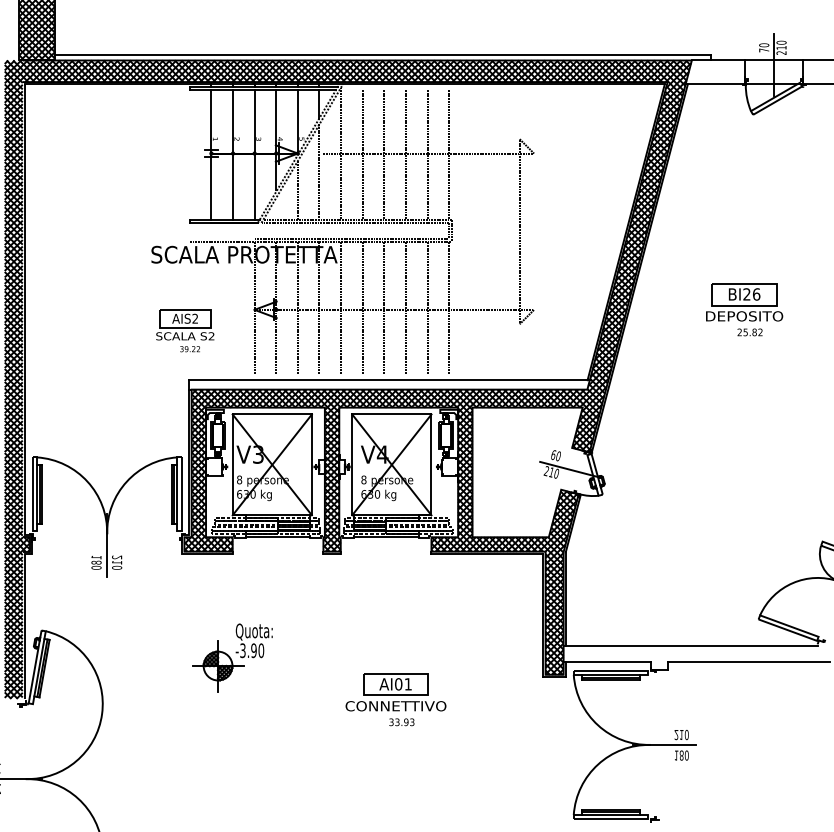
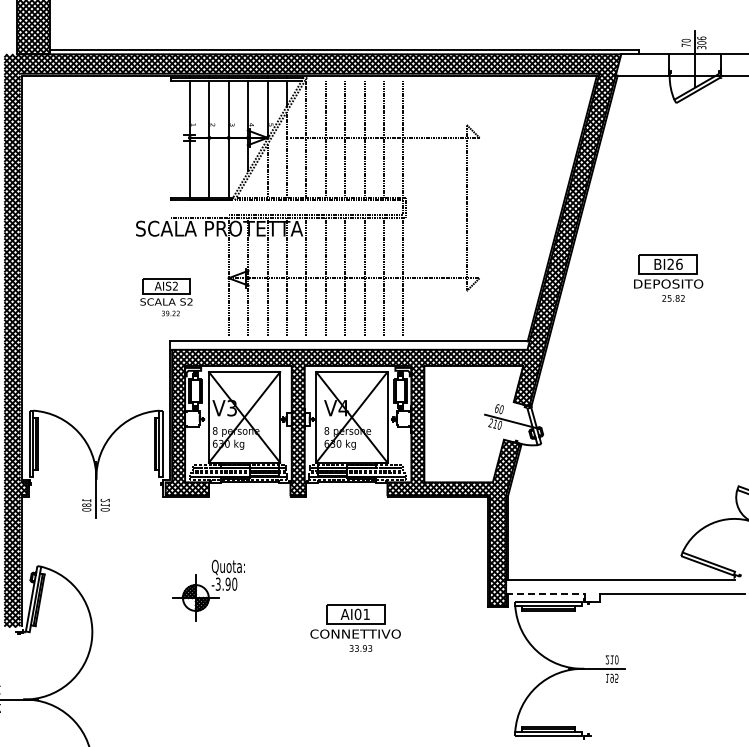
text: (781, 47) -> (701, 42), 210 -> 306
line: (608, 662) -> (546, 594), solid -> dashed
text: (684, 754) -> (614, 677), 180 -> 195

